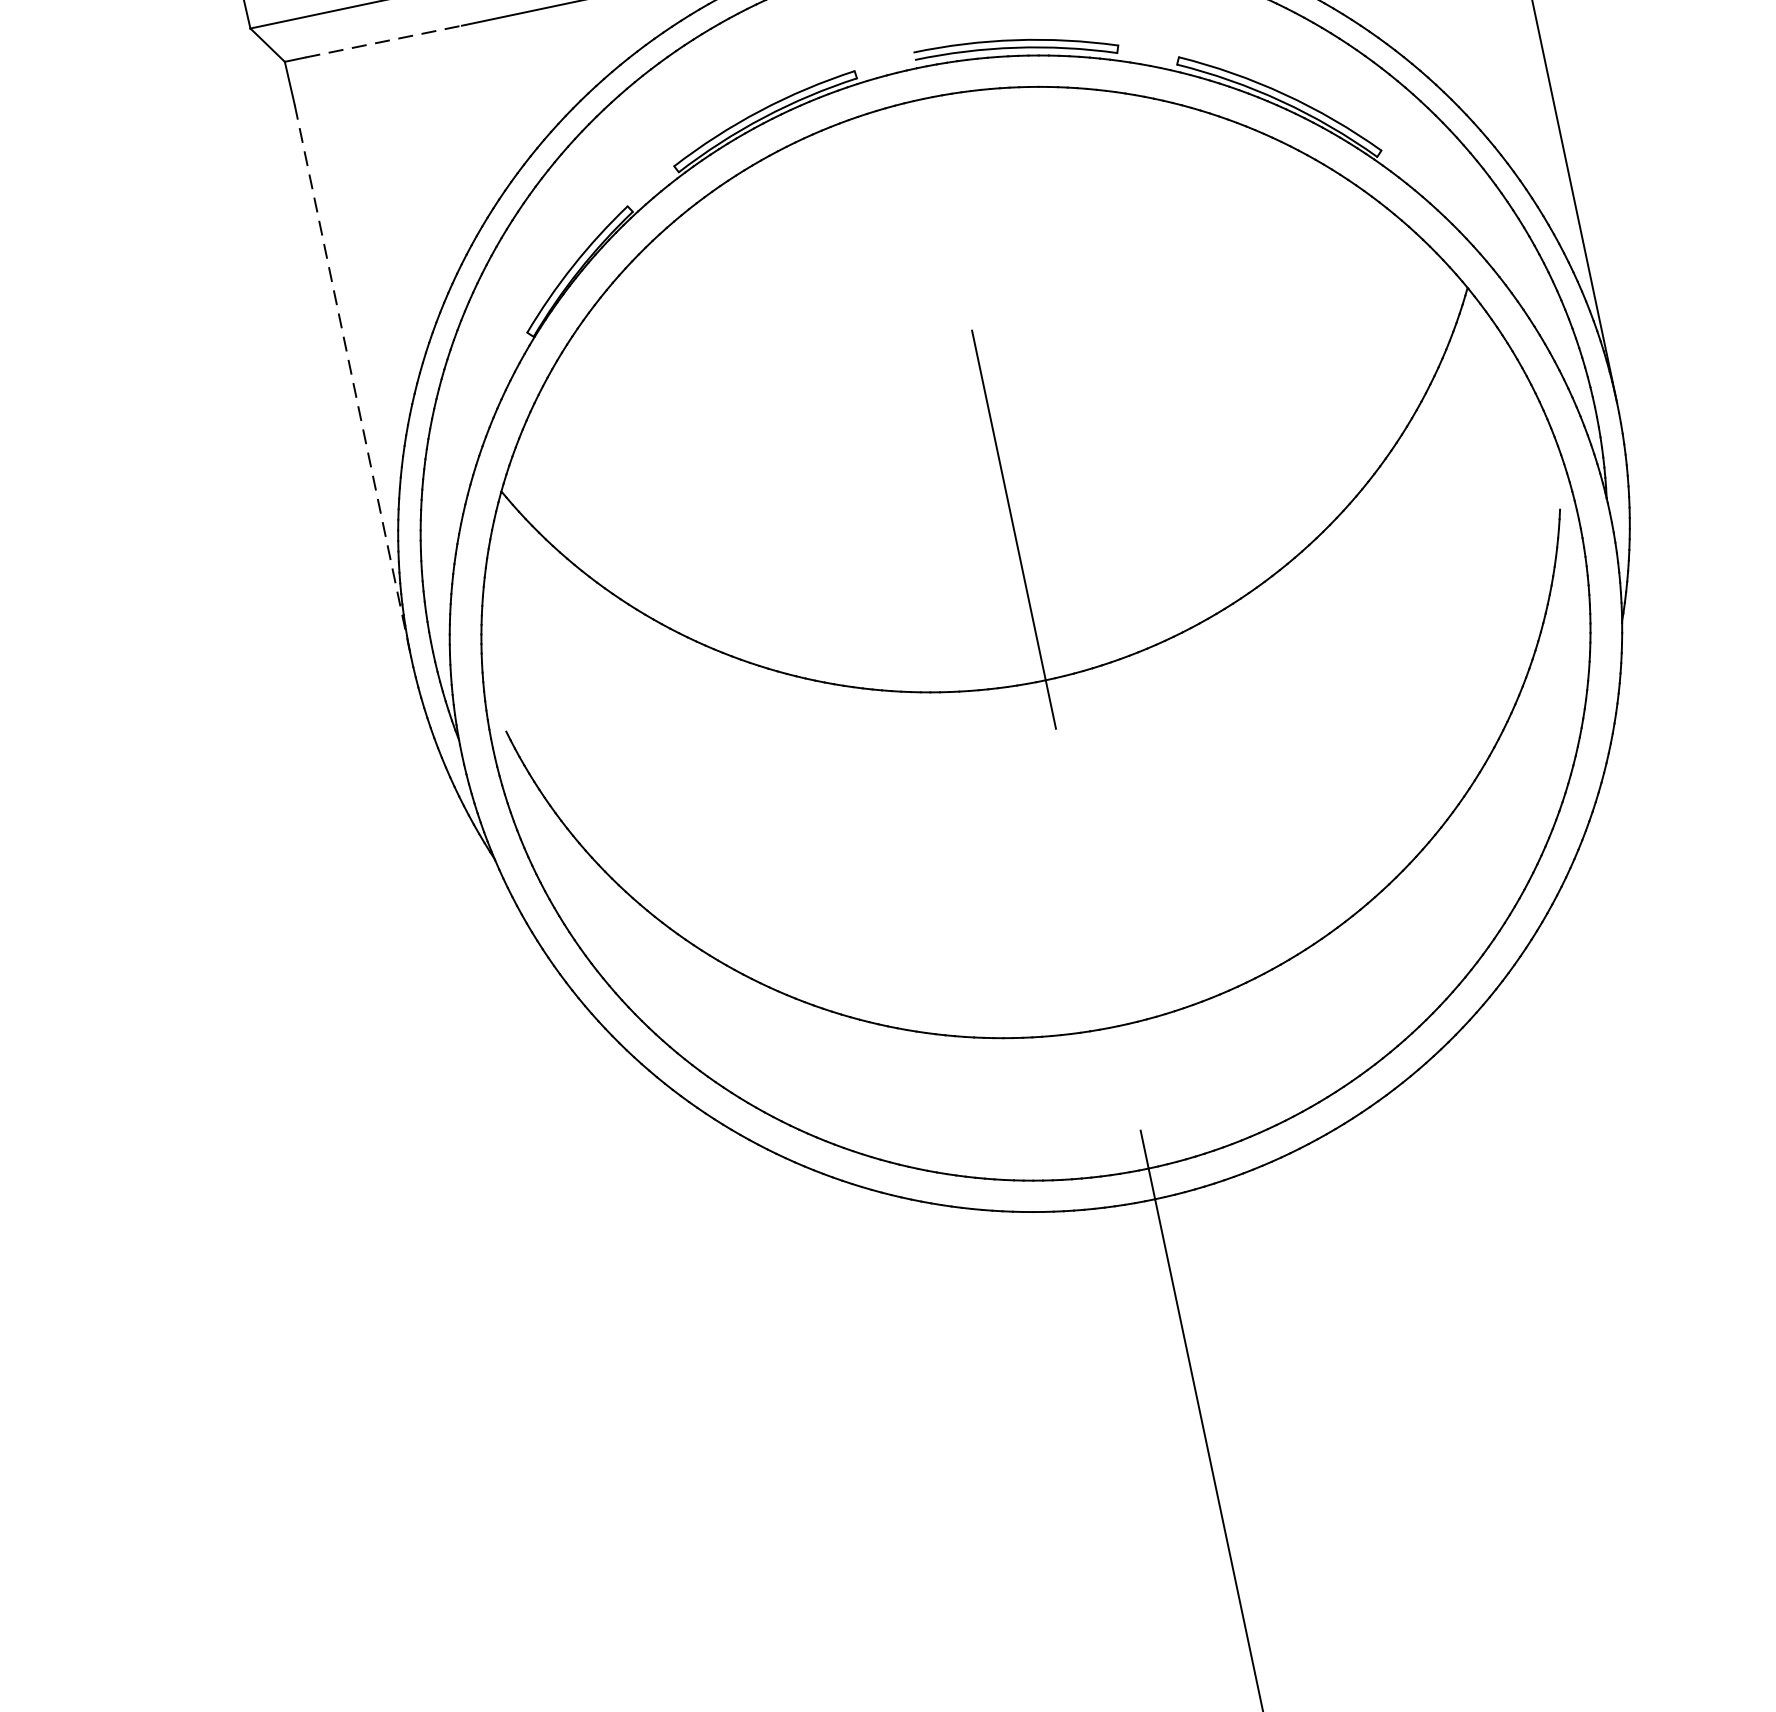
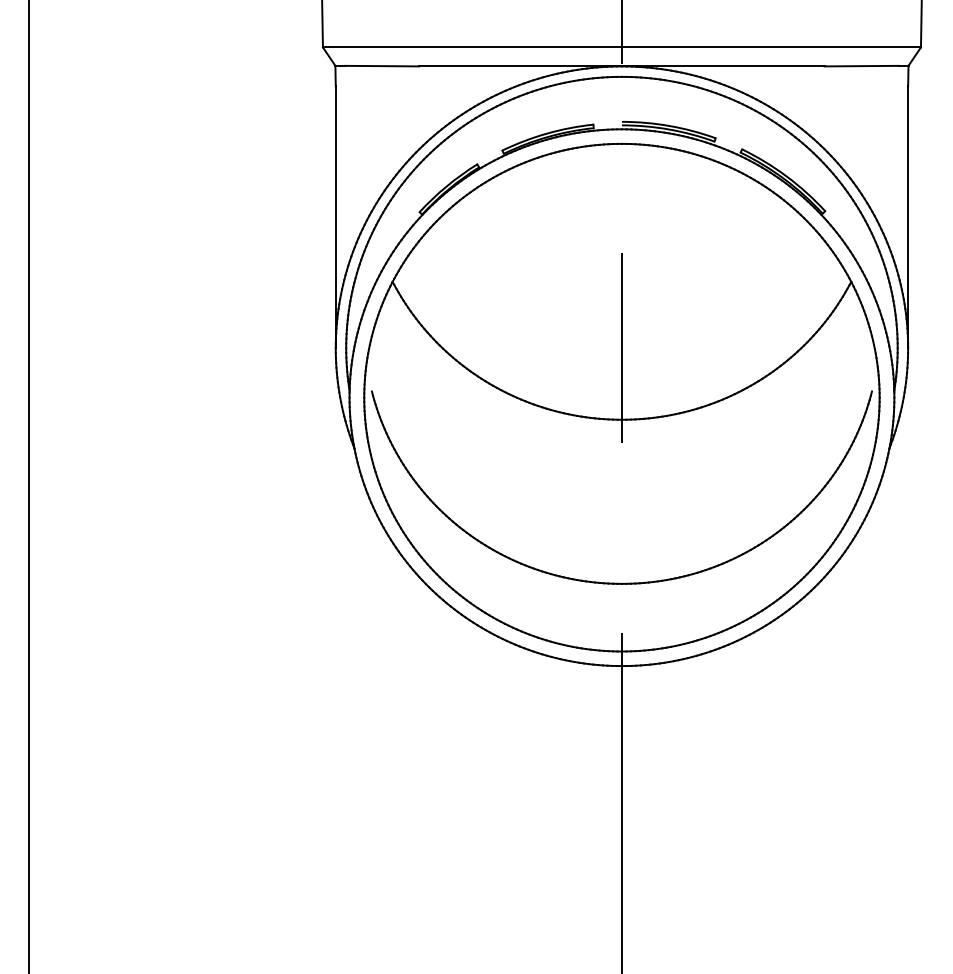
line: (384, 42) -> (382, 66), dashed -> solid
line: (352, 381) -> (335, 217), dashed -> solid

